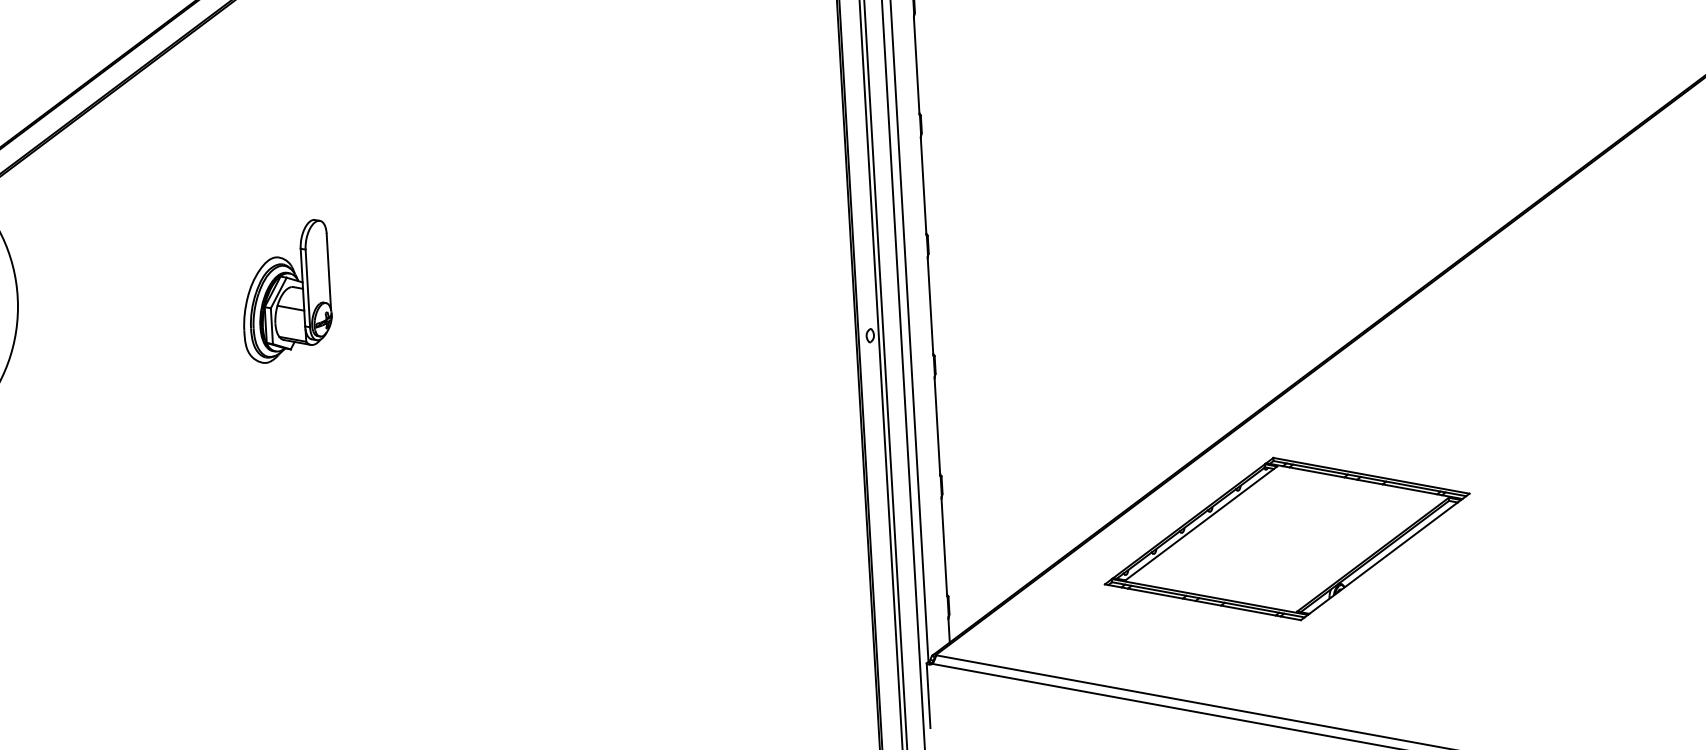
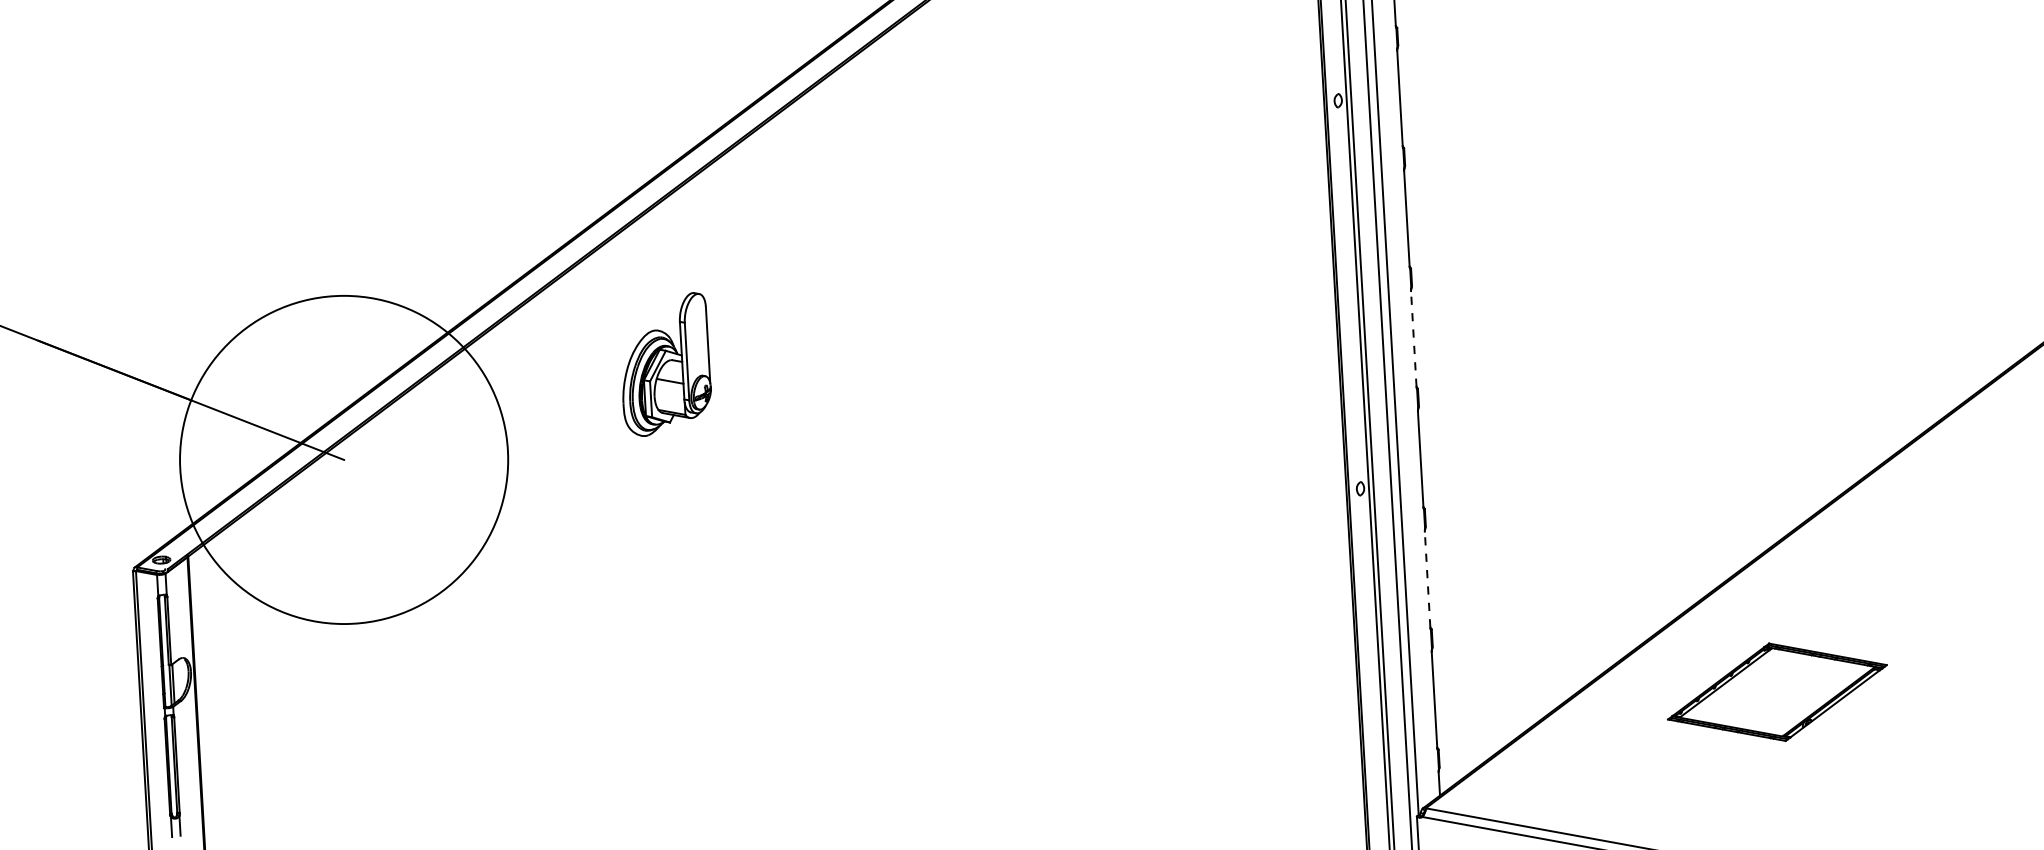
line: (923, 185) -> (1413, 338), solid -> dashed
part: (287, 291) -> (666, 364), moved
line: (937, 426) -> (1427, 579), solid -> dashed
part: (1287, 539) -> (1777, 692), size x0.6

